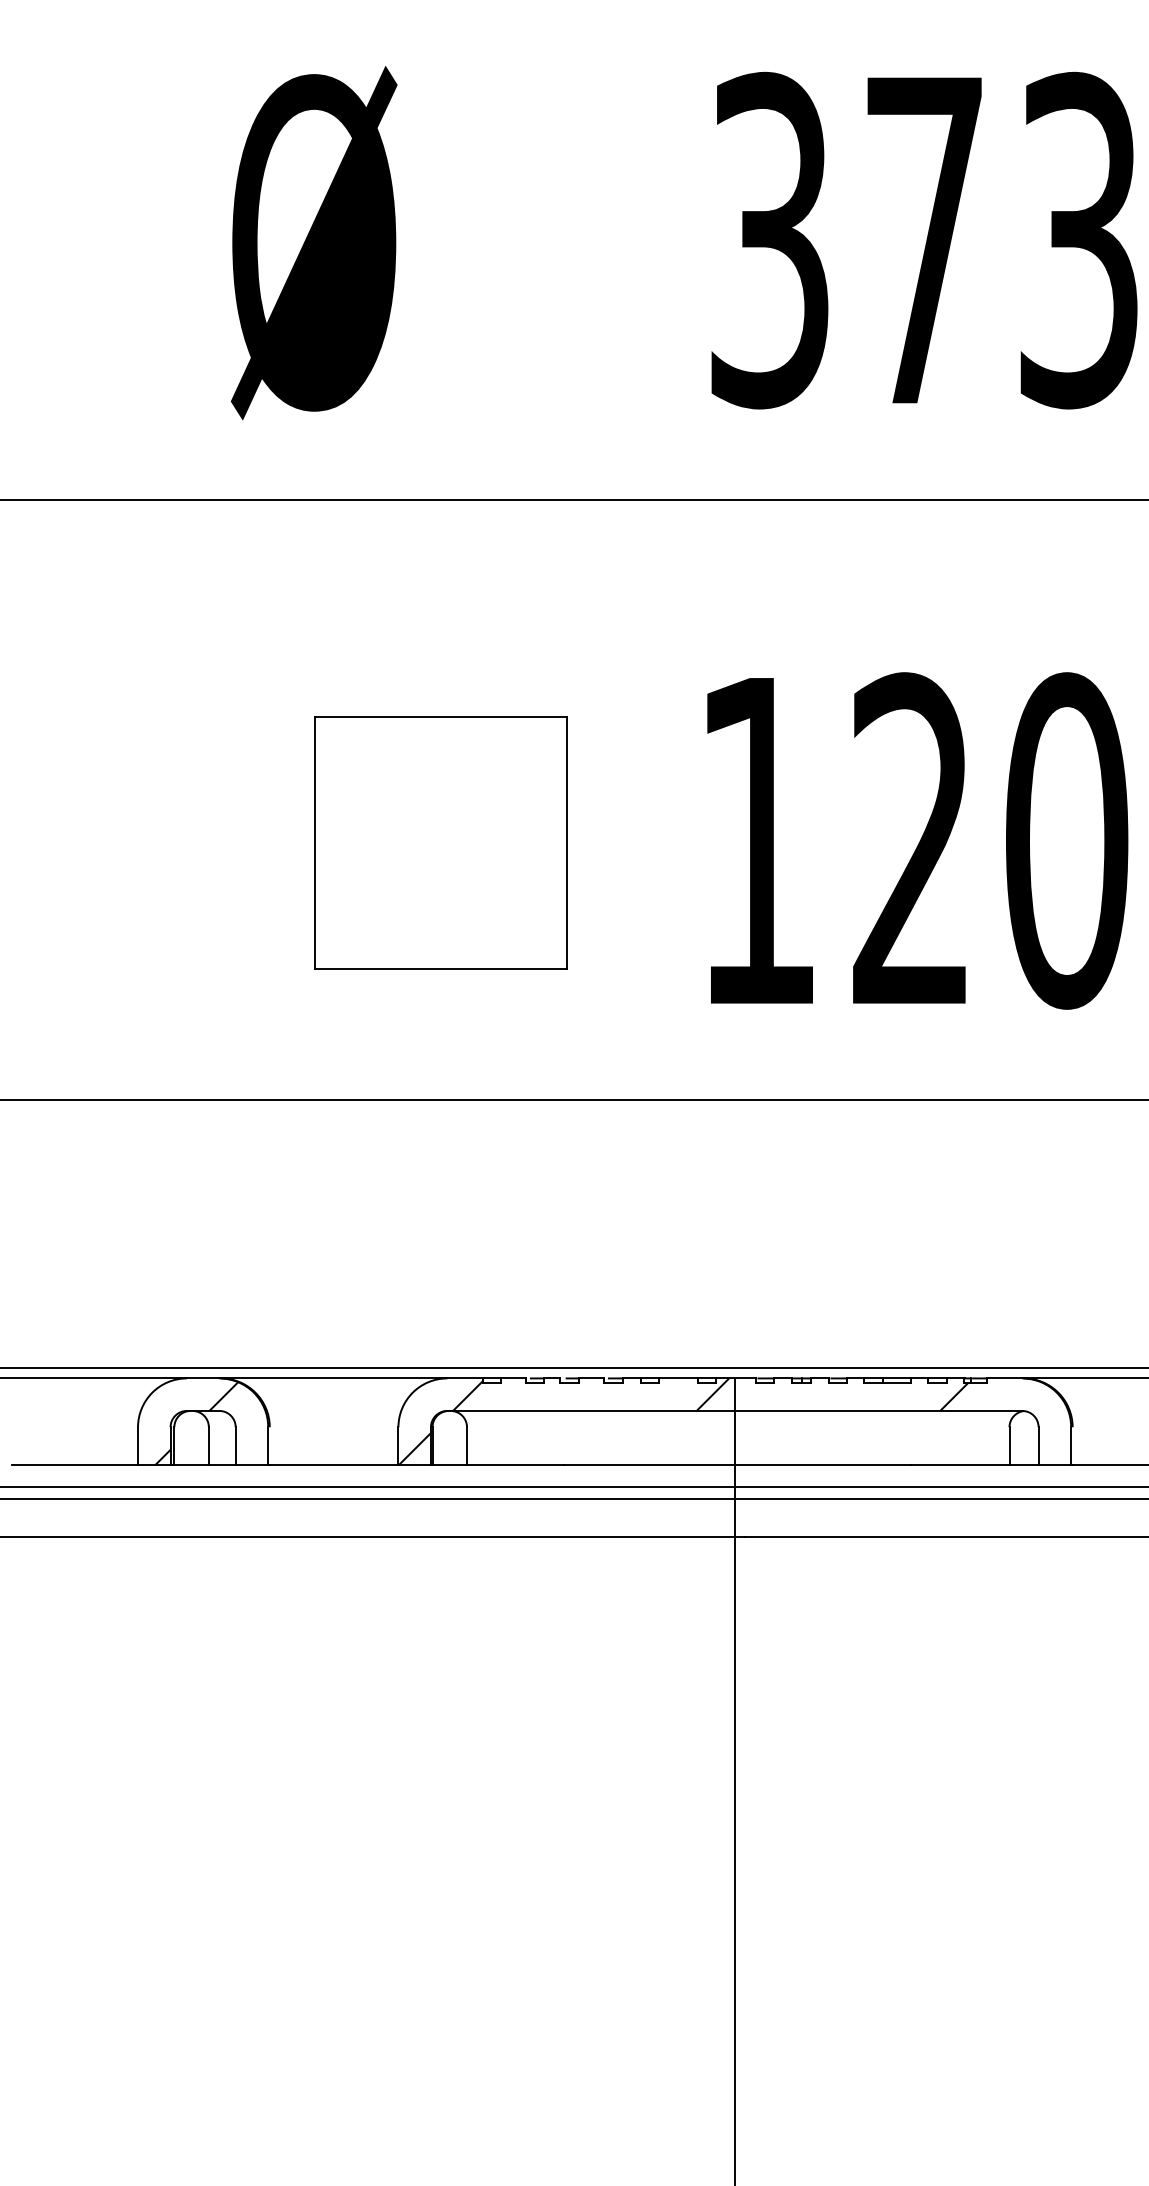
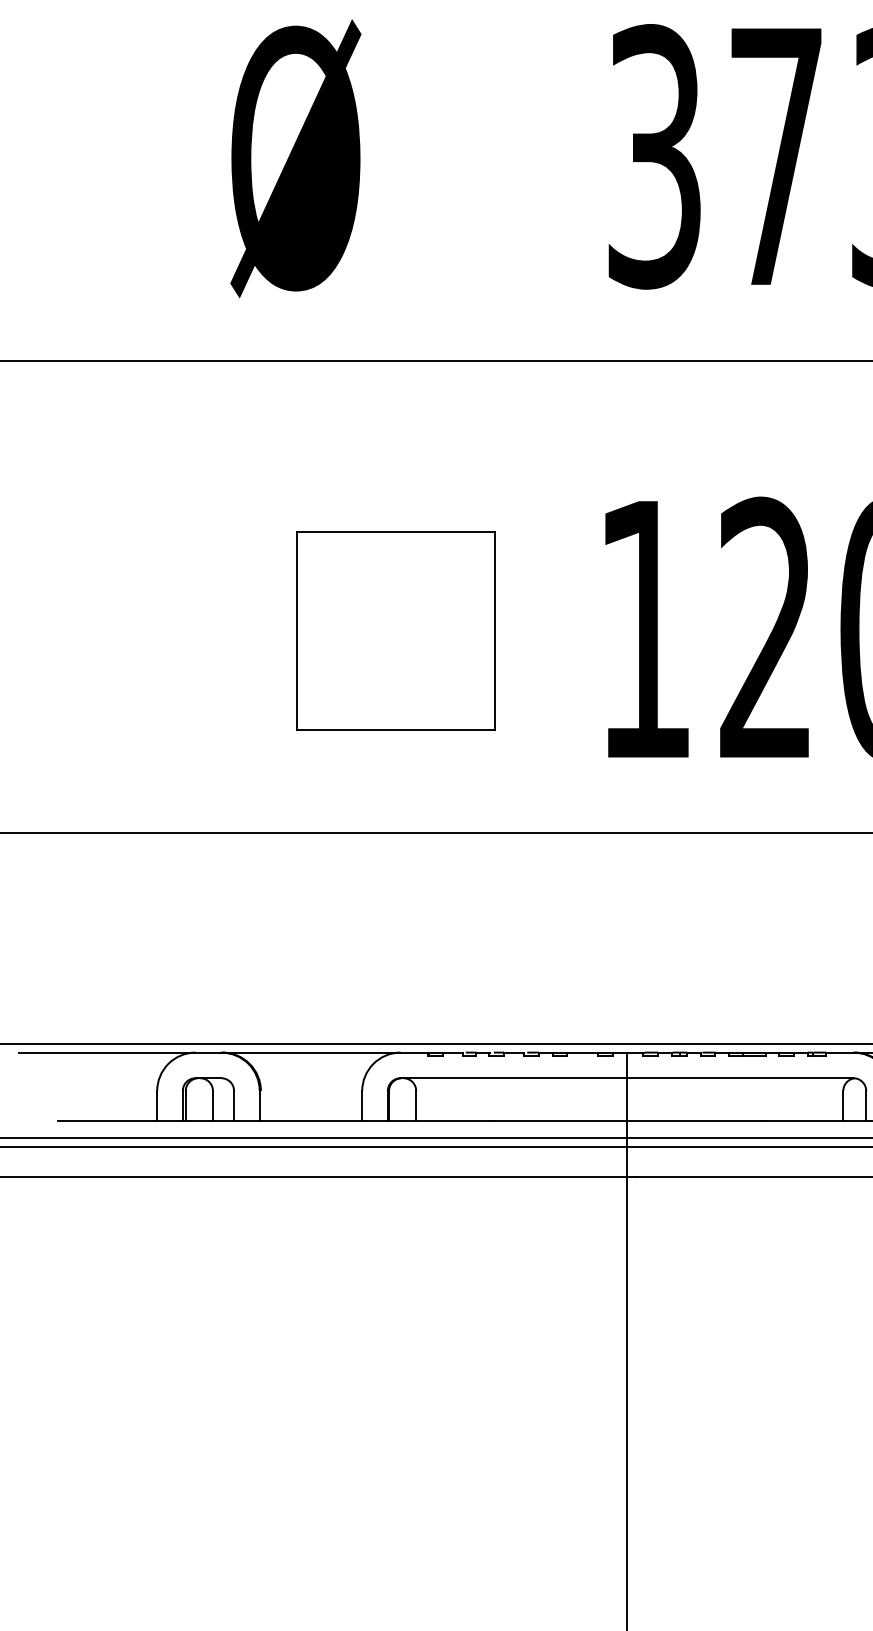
hatch: (683, 1421) -> (586, 1086), removed
hatch: (196, 1423) -> (203, 1088), removed

